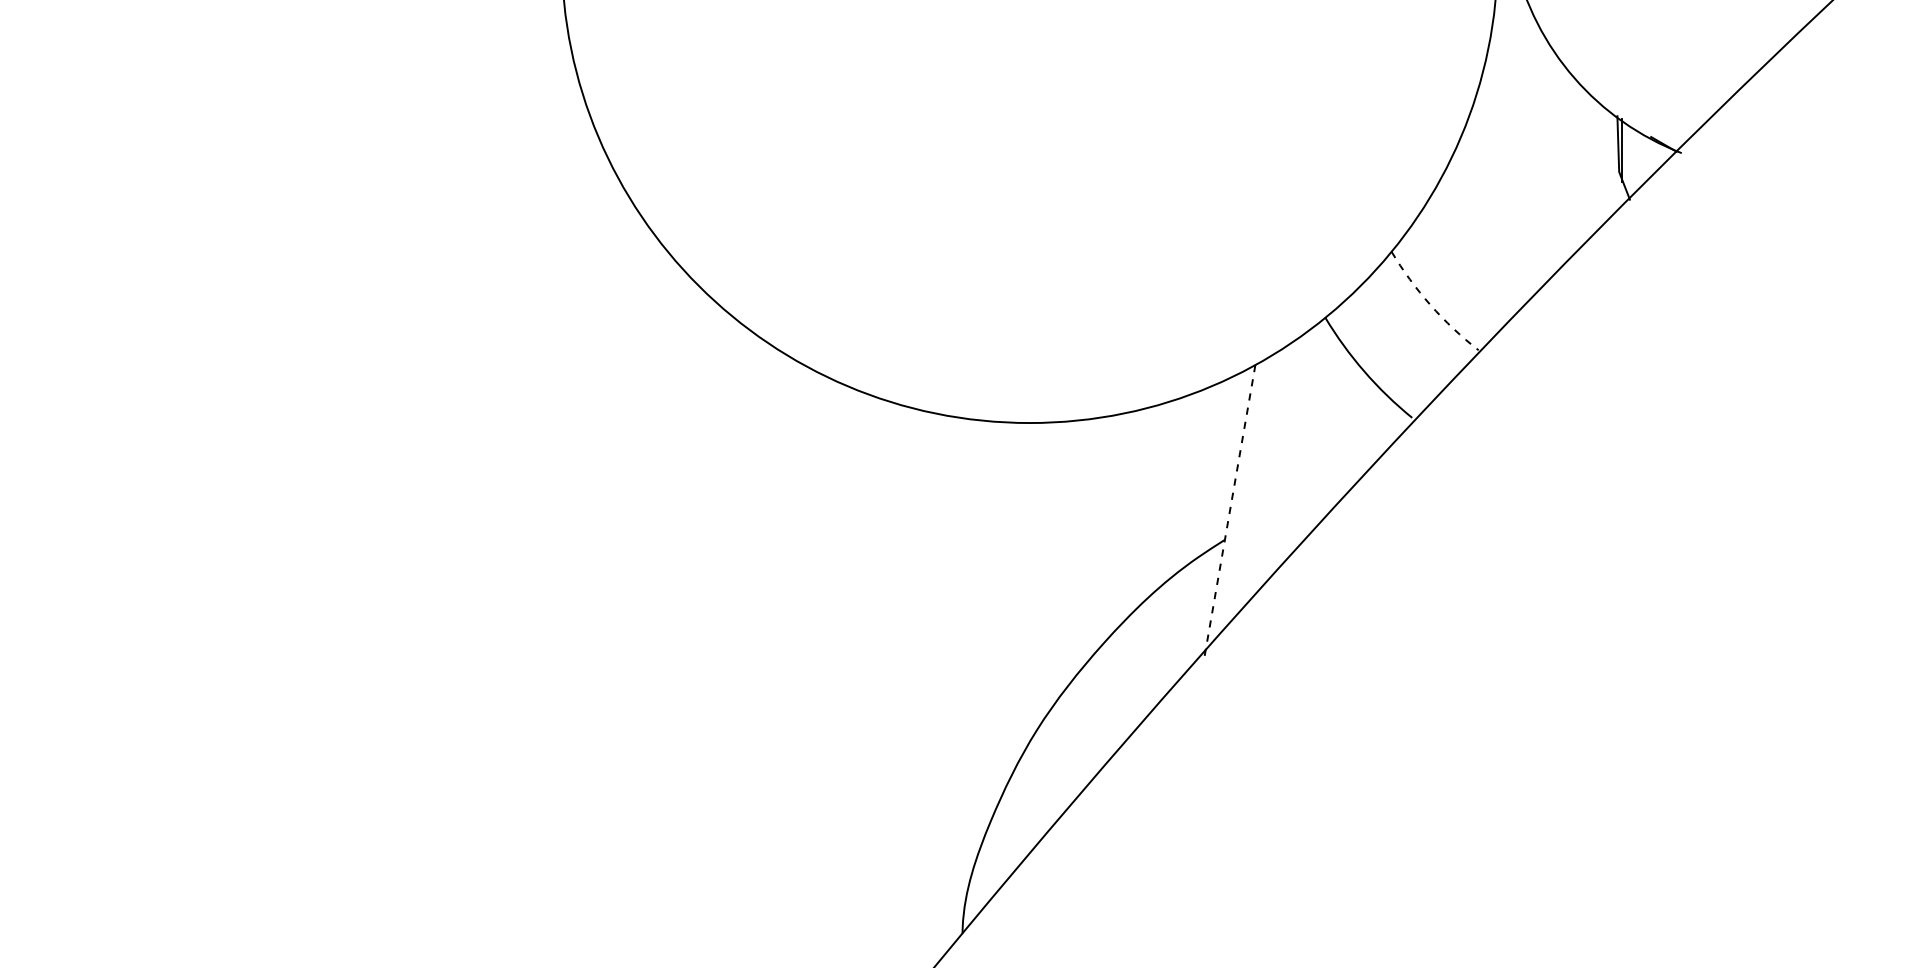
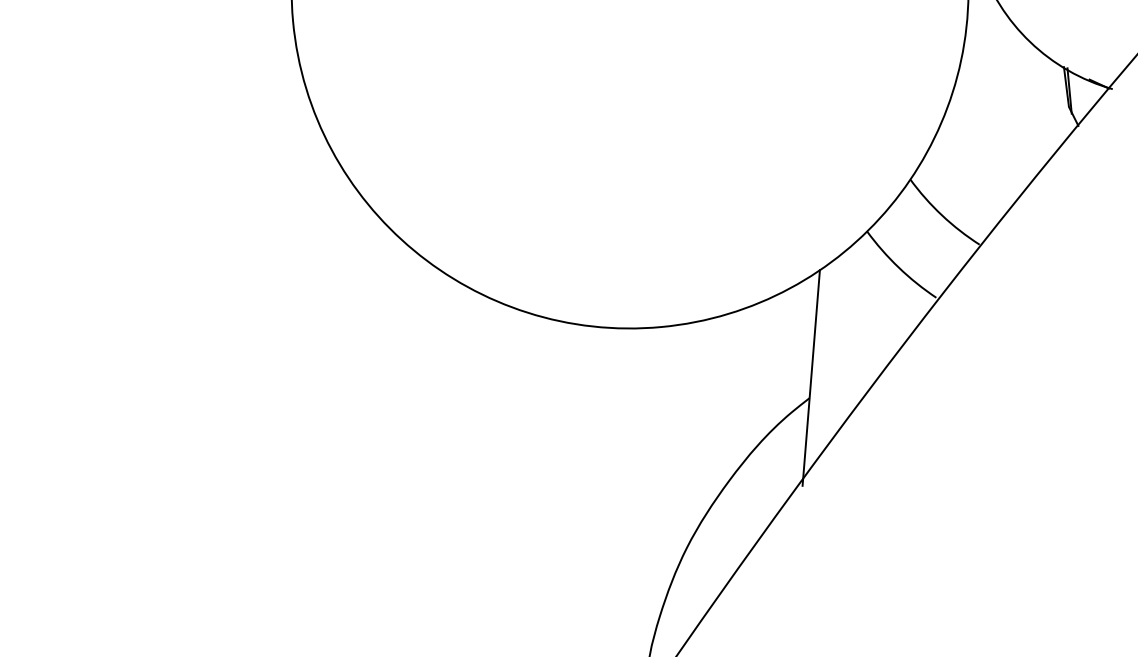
arc: (1430, 305) -> (942, 215), dashed -> solid
line: (1229, 512) -> (811, 378), dashed -> solid

